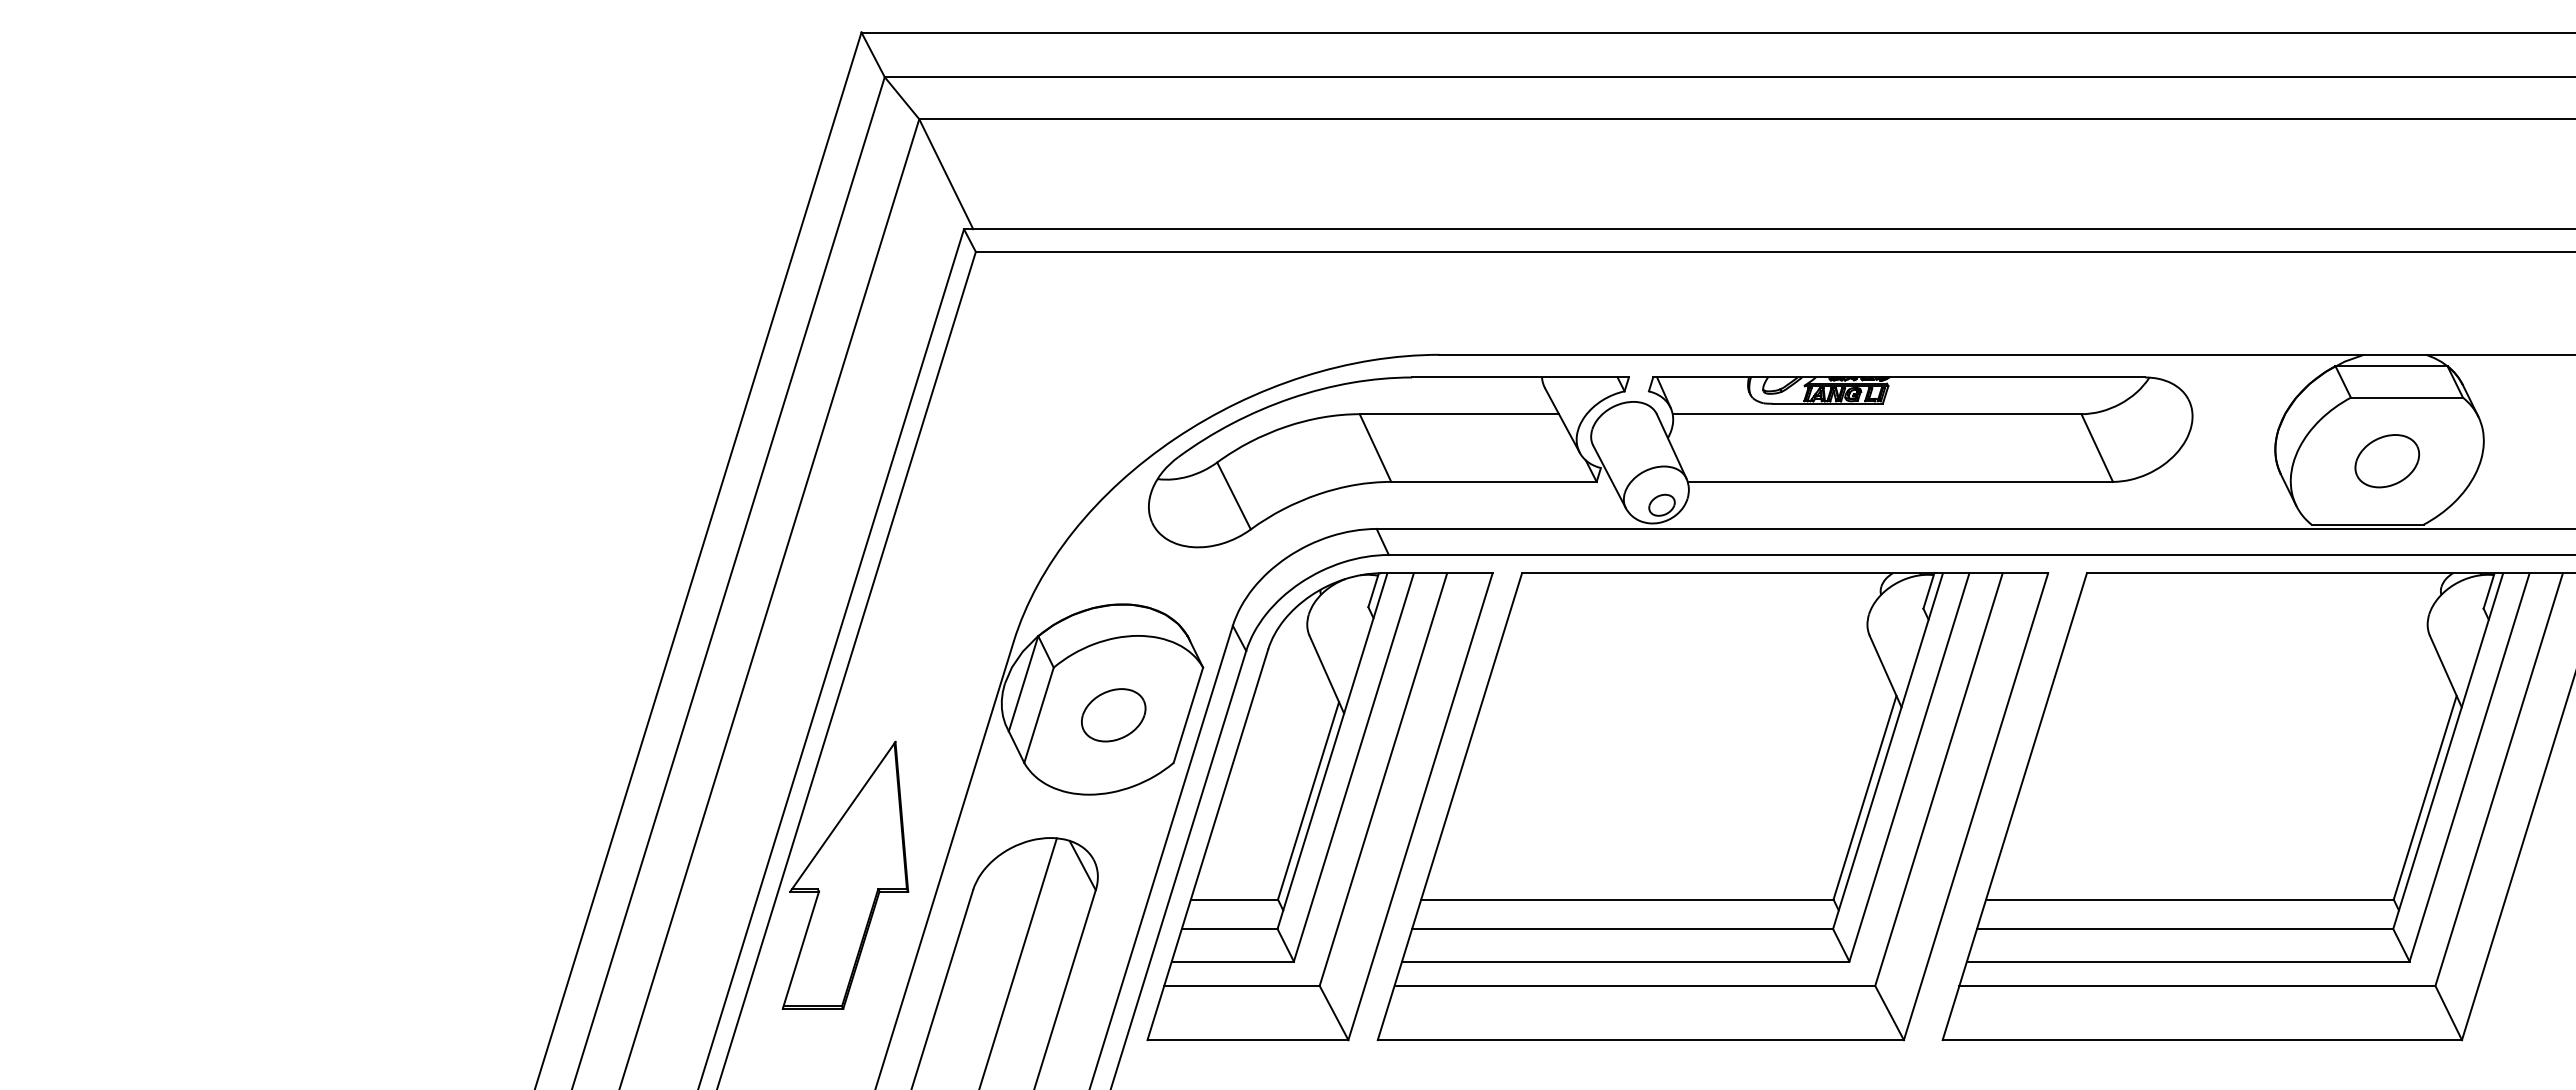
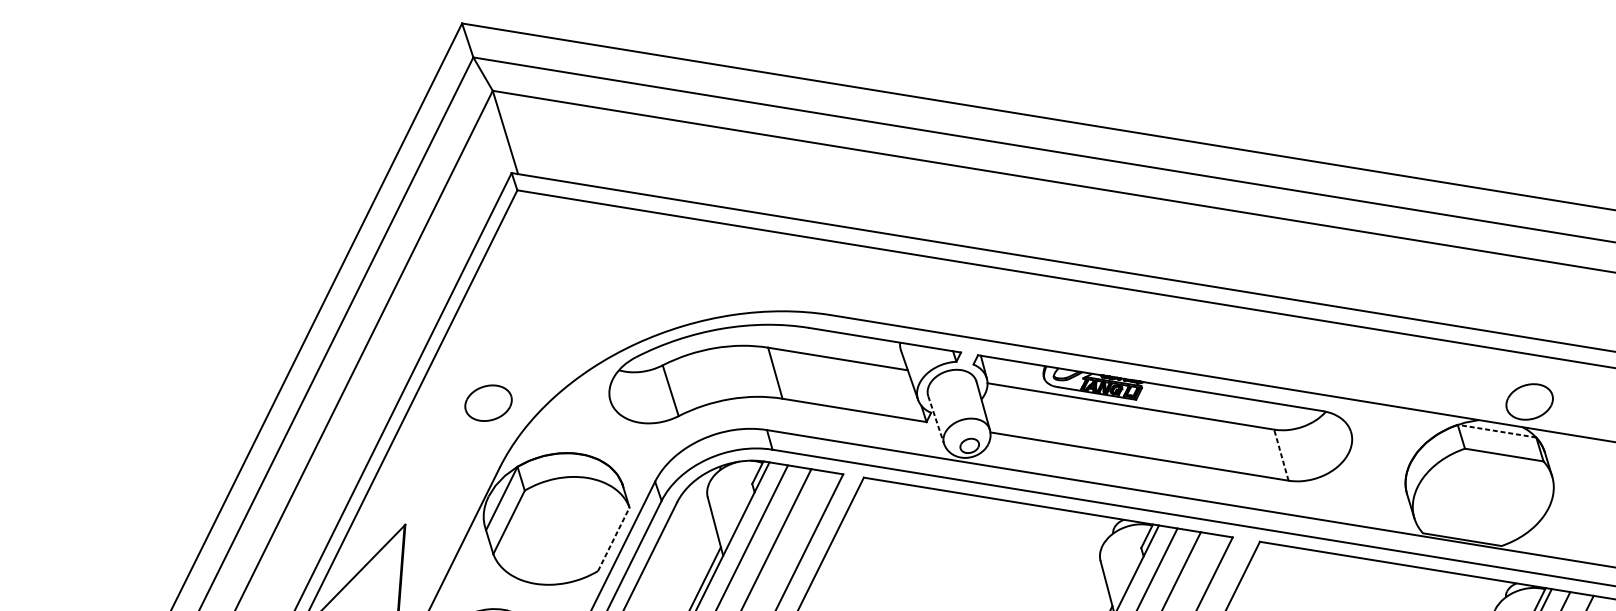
line: (2390, 366) -> (1496, 431), solid -> dashed
line: (2097, 447) -> (1281, 454), solid -> dashed
part: (2387, 461) -> (1529, 402), moved
line: (1609, 477) -> (936, 420), solid -> dashed
part: (1113, 715) -> (488, 403), moved
line: (1188, 715) -> (613, 539), solid -> dashed

